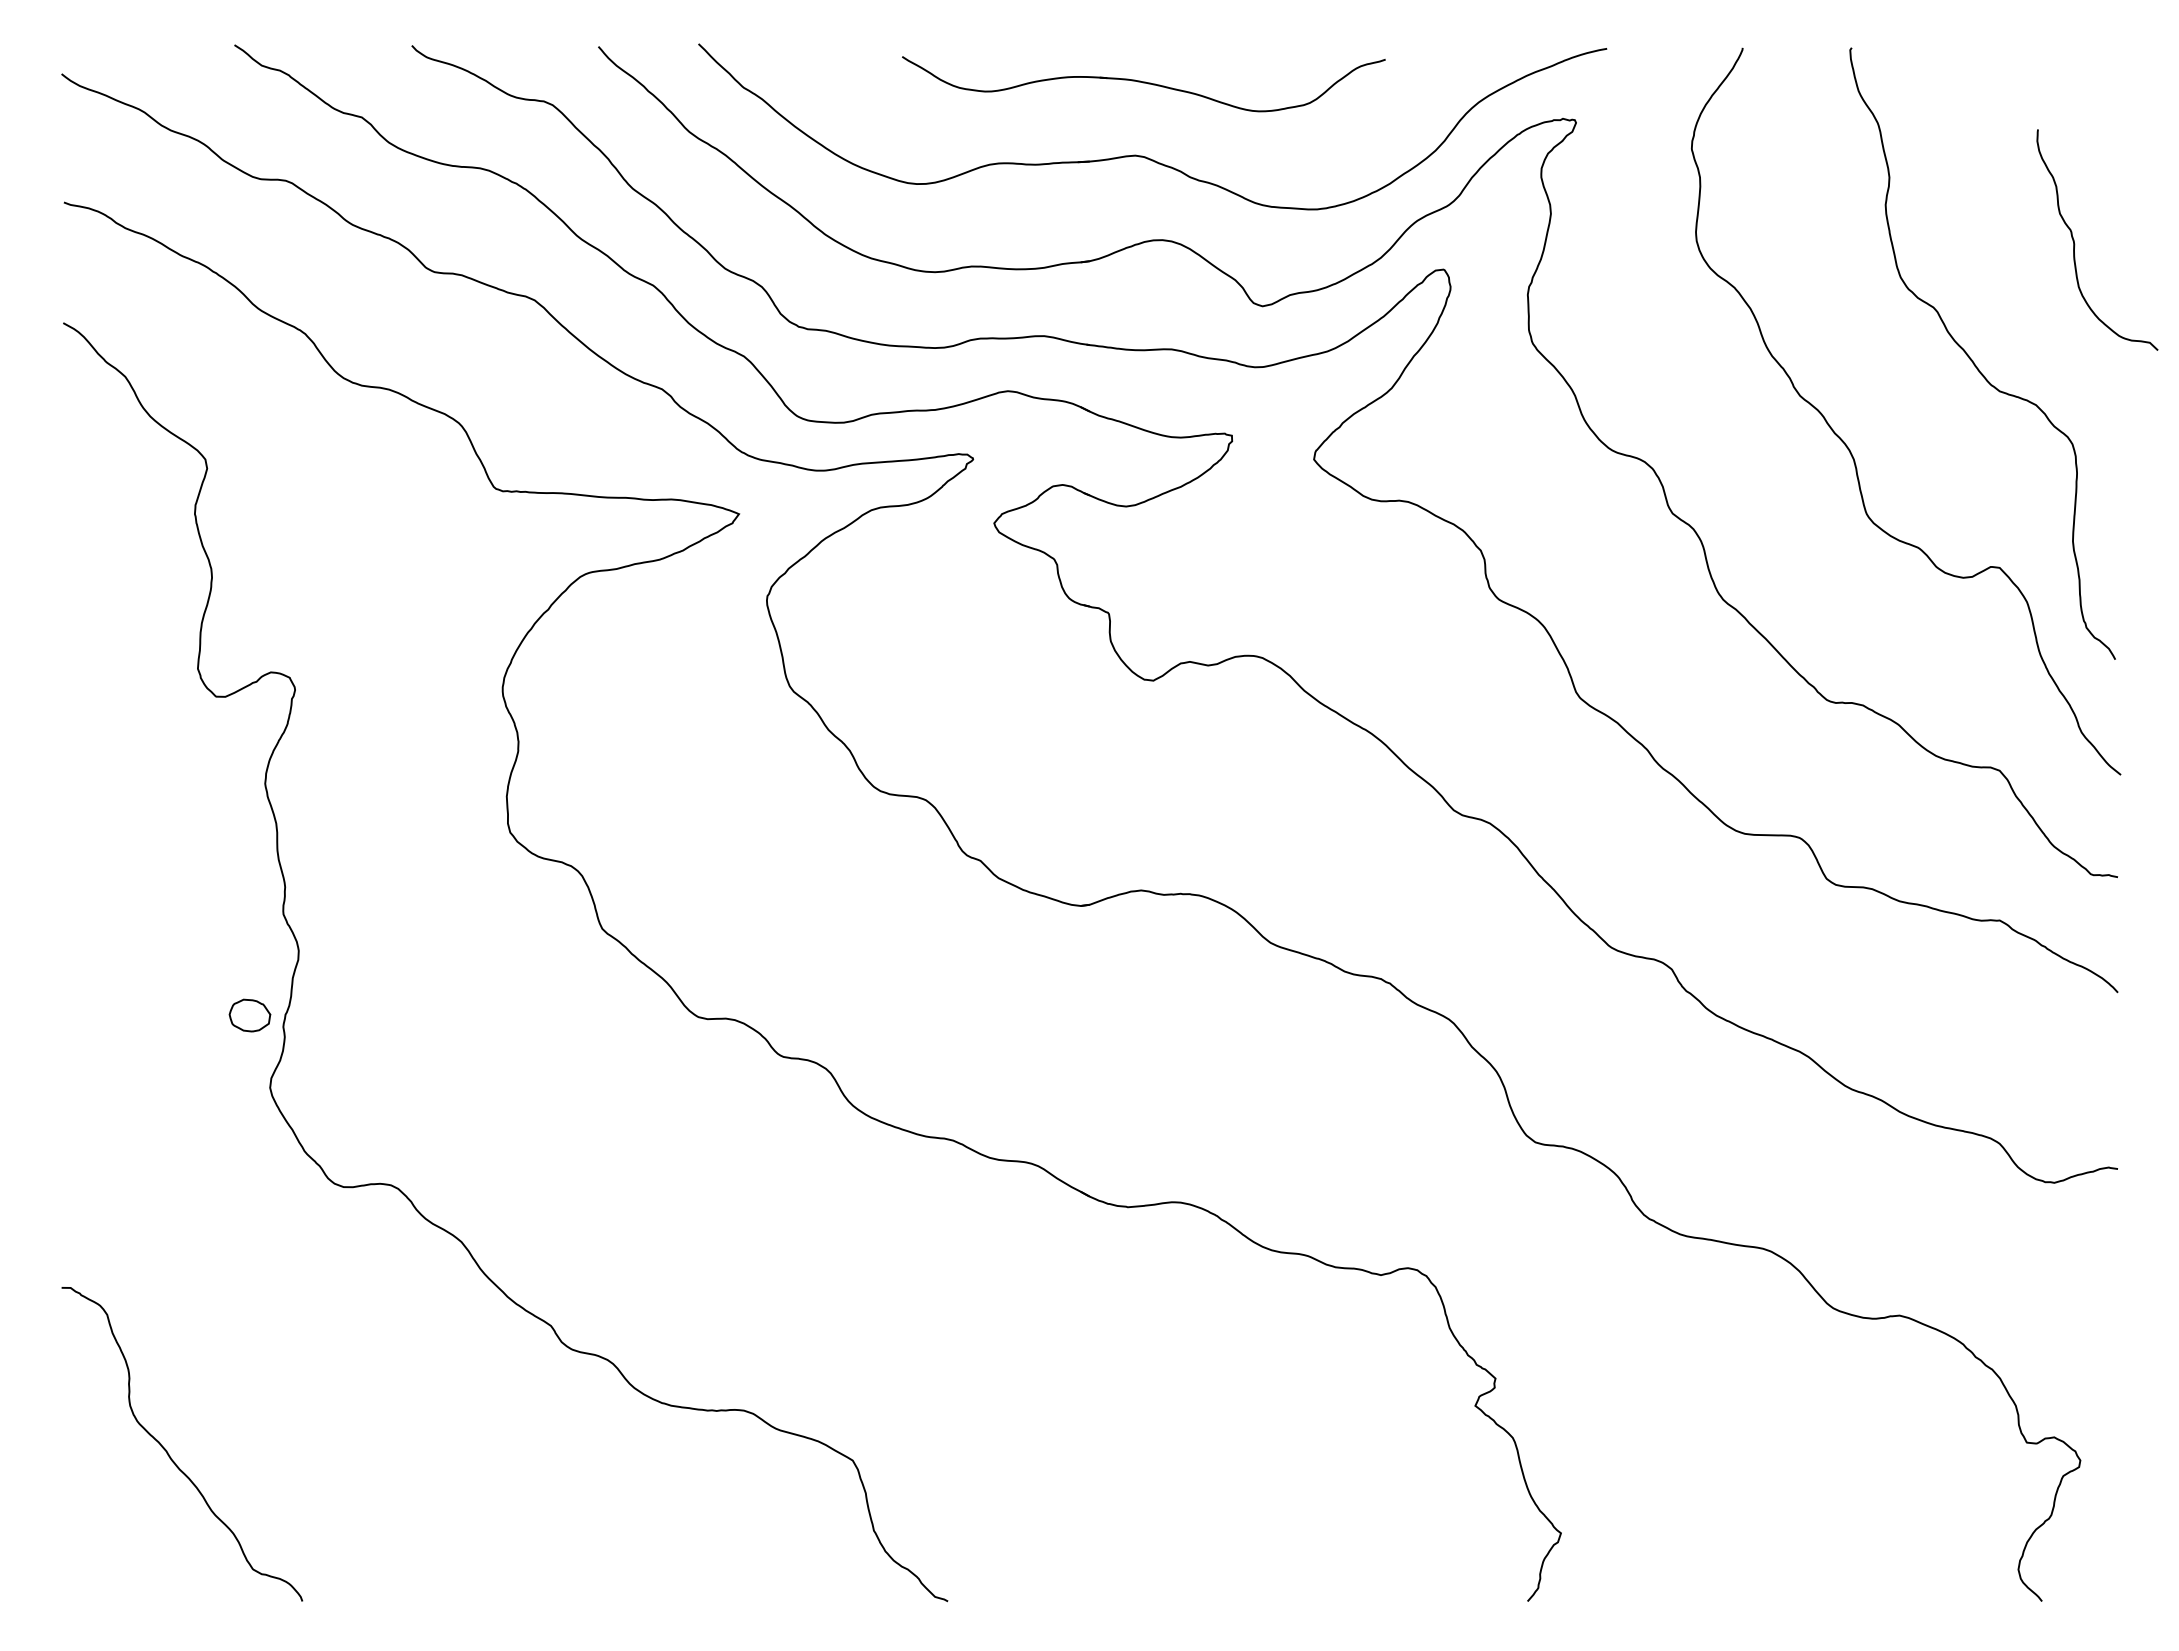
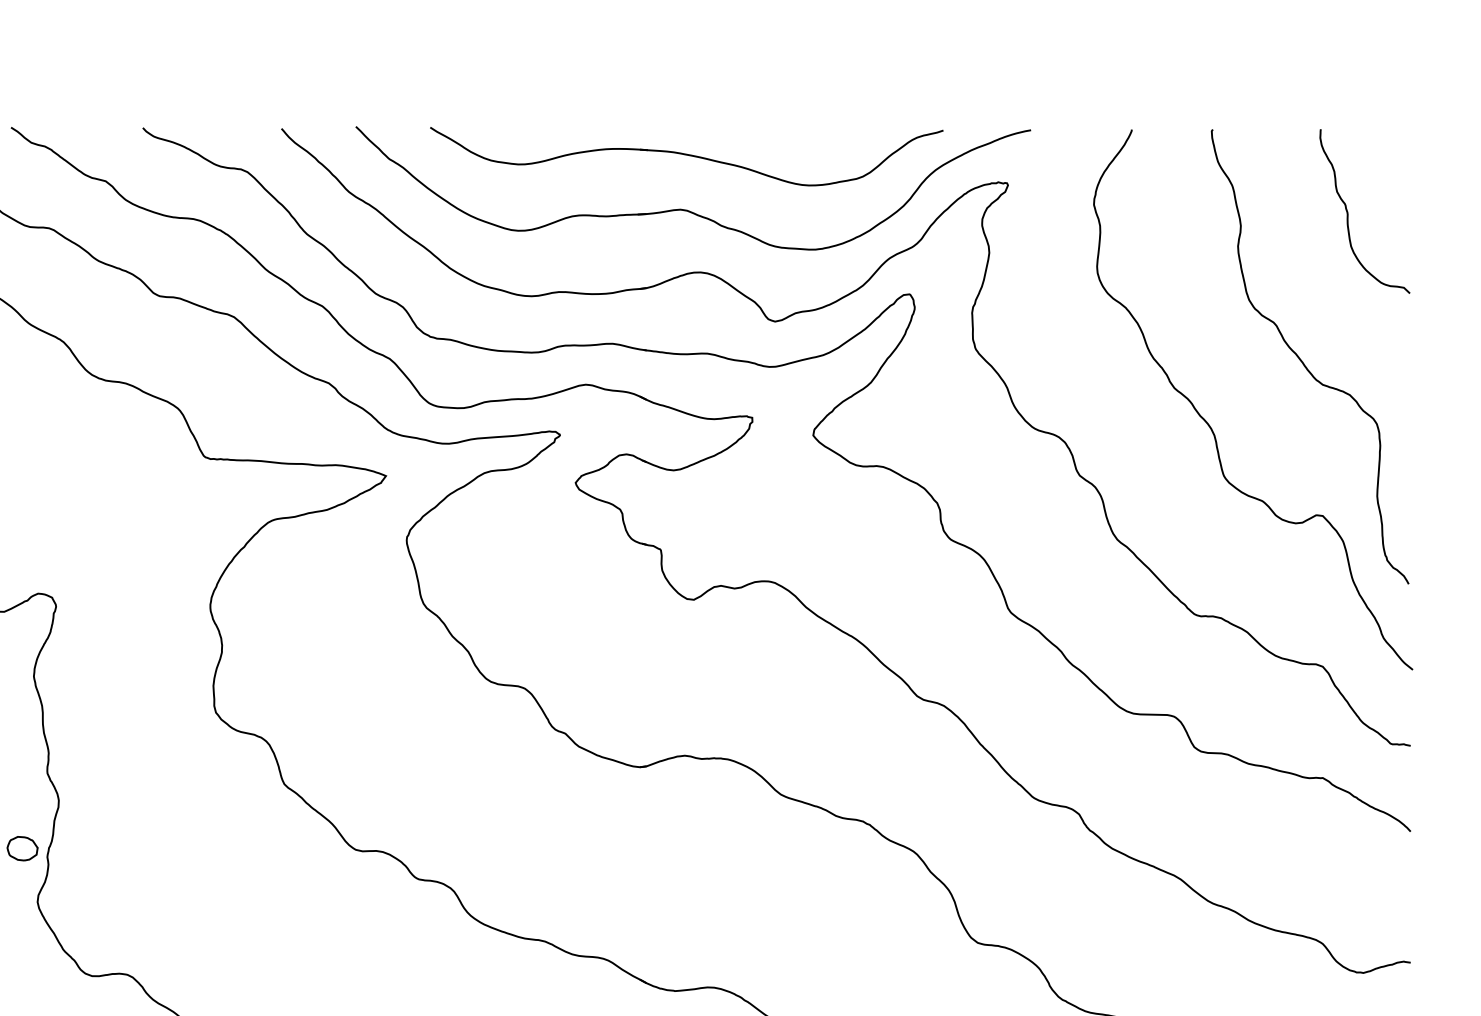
part: (1143, 83) -> (686, 156), size x1.43
curve: (2075, 244) -> (1348, 214), moved

